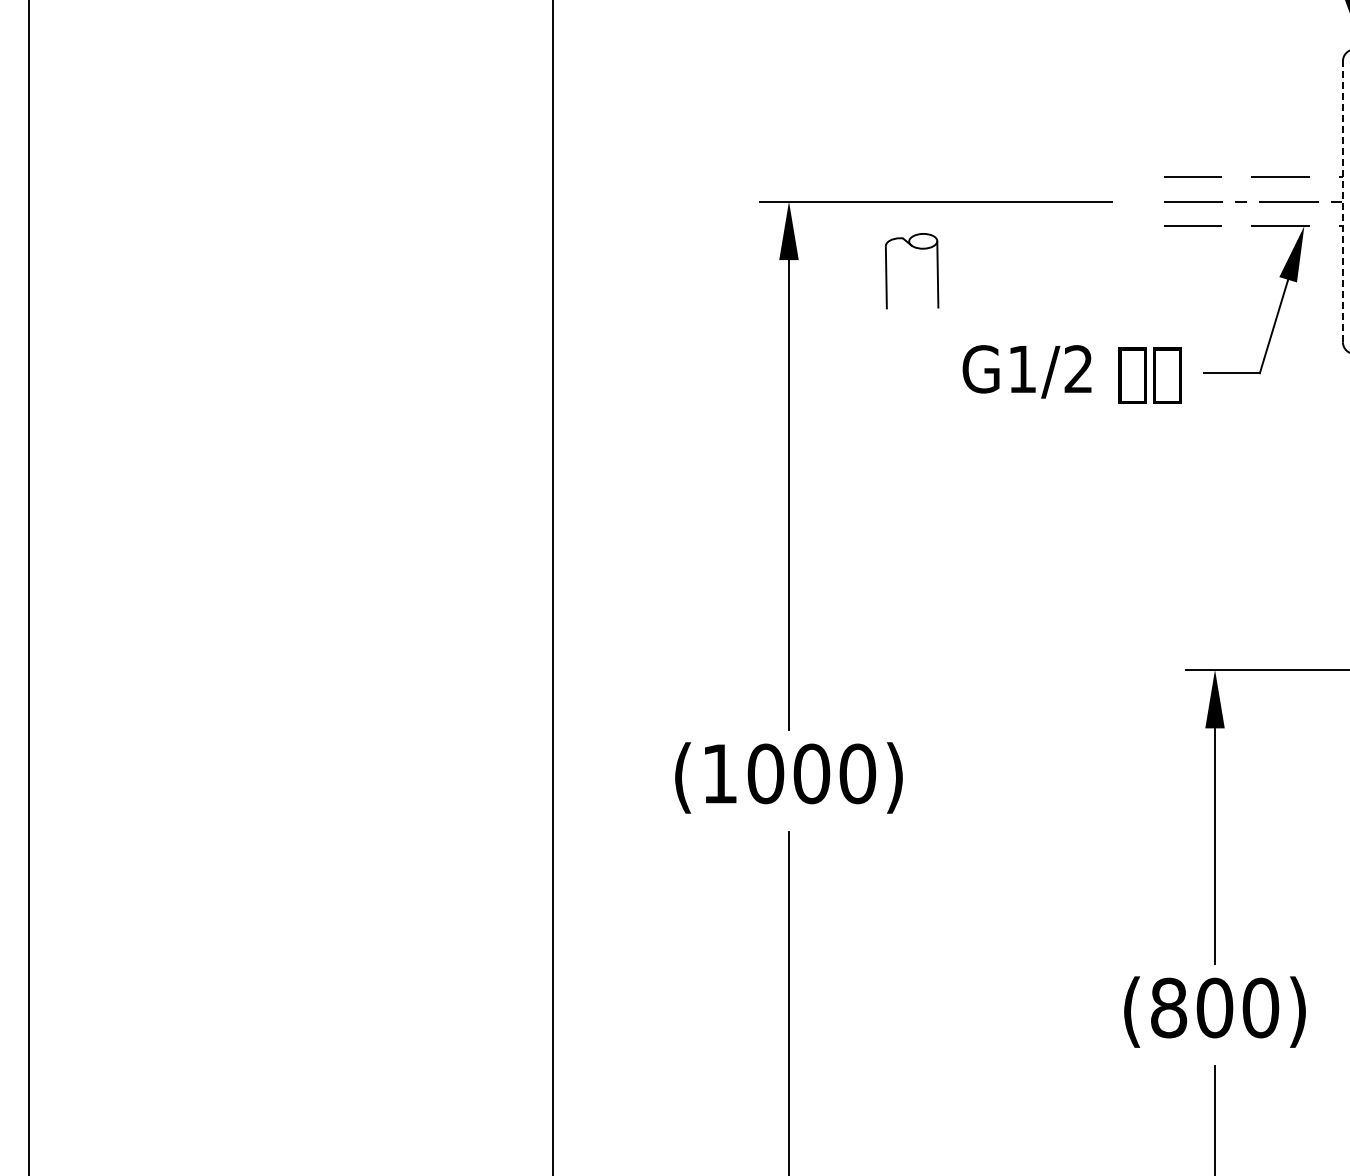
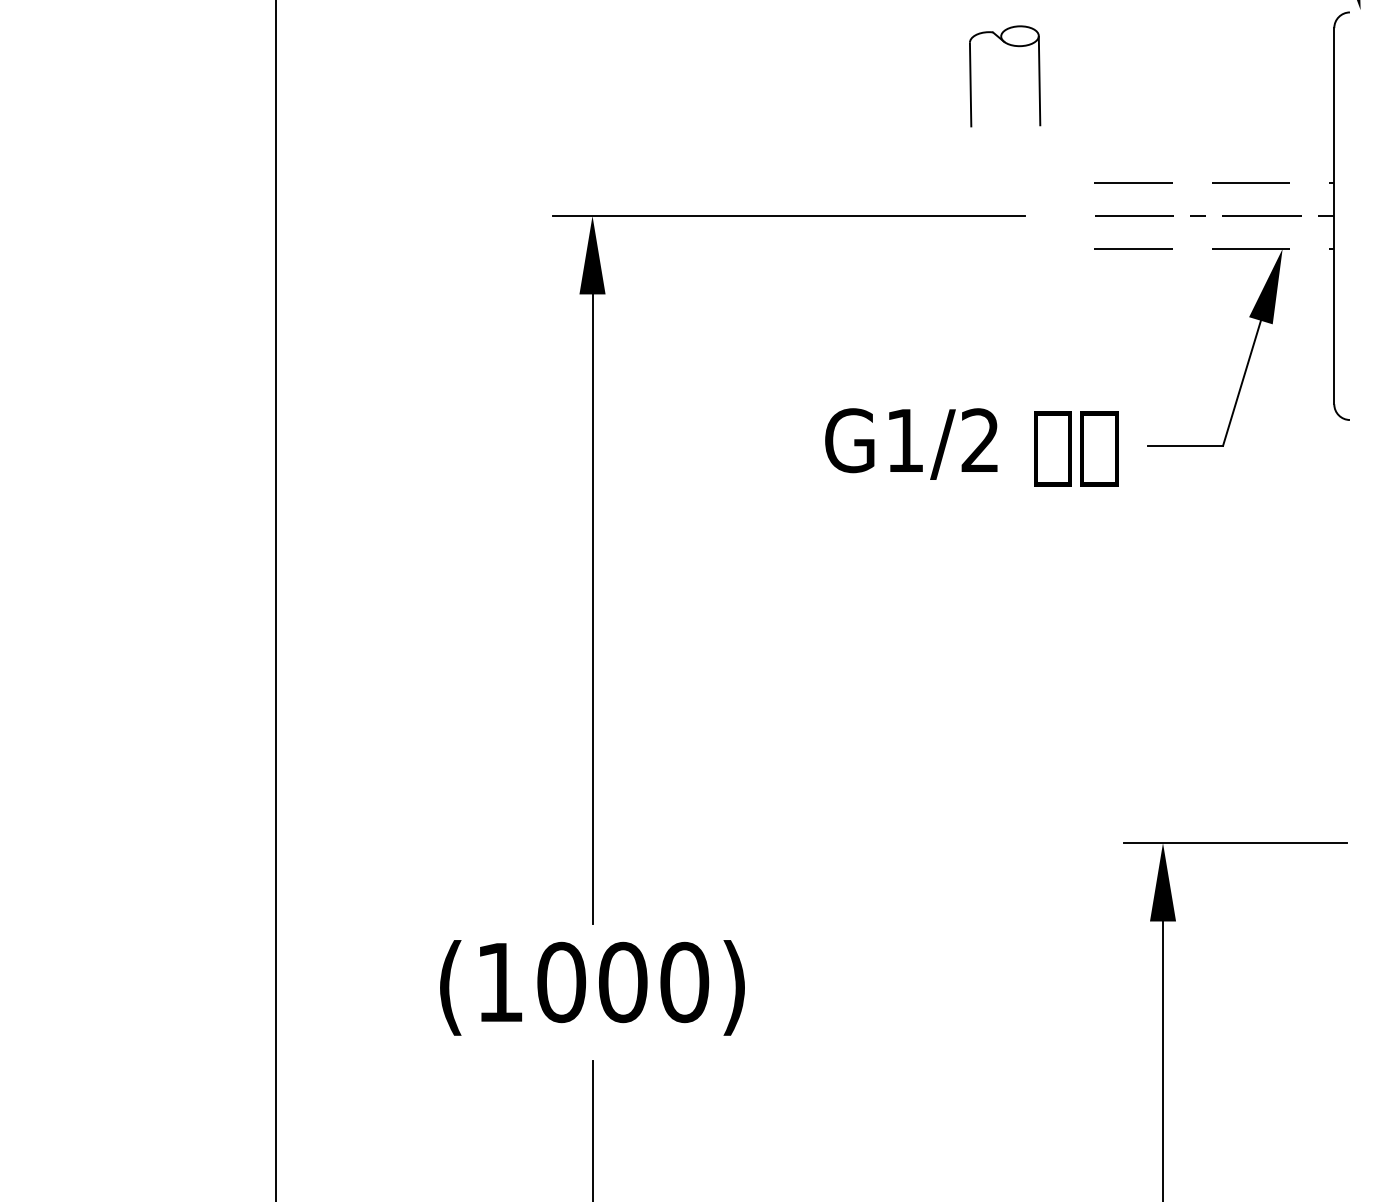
line: (1342, 201) -> (1333, 215), dashed -> solid
part: (918, 249) -> (1013, 47), moved

